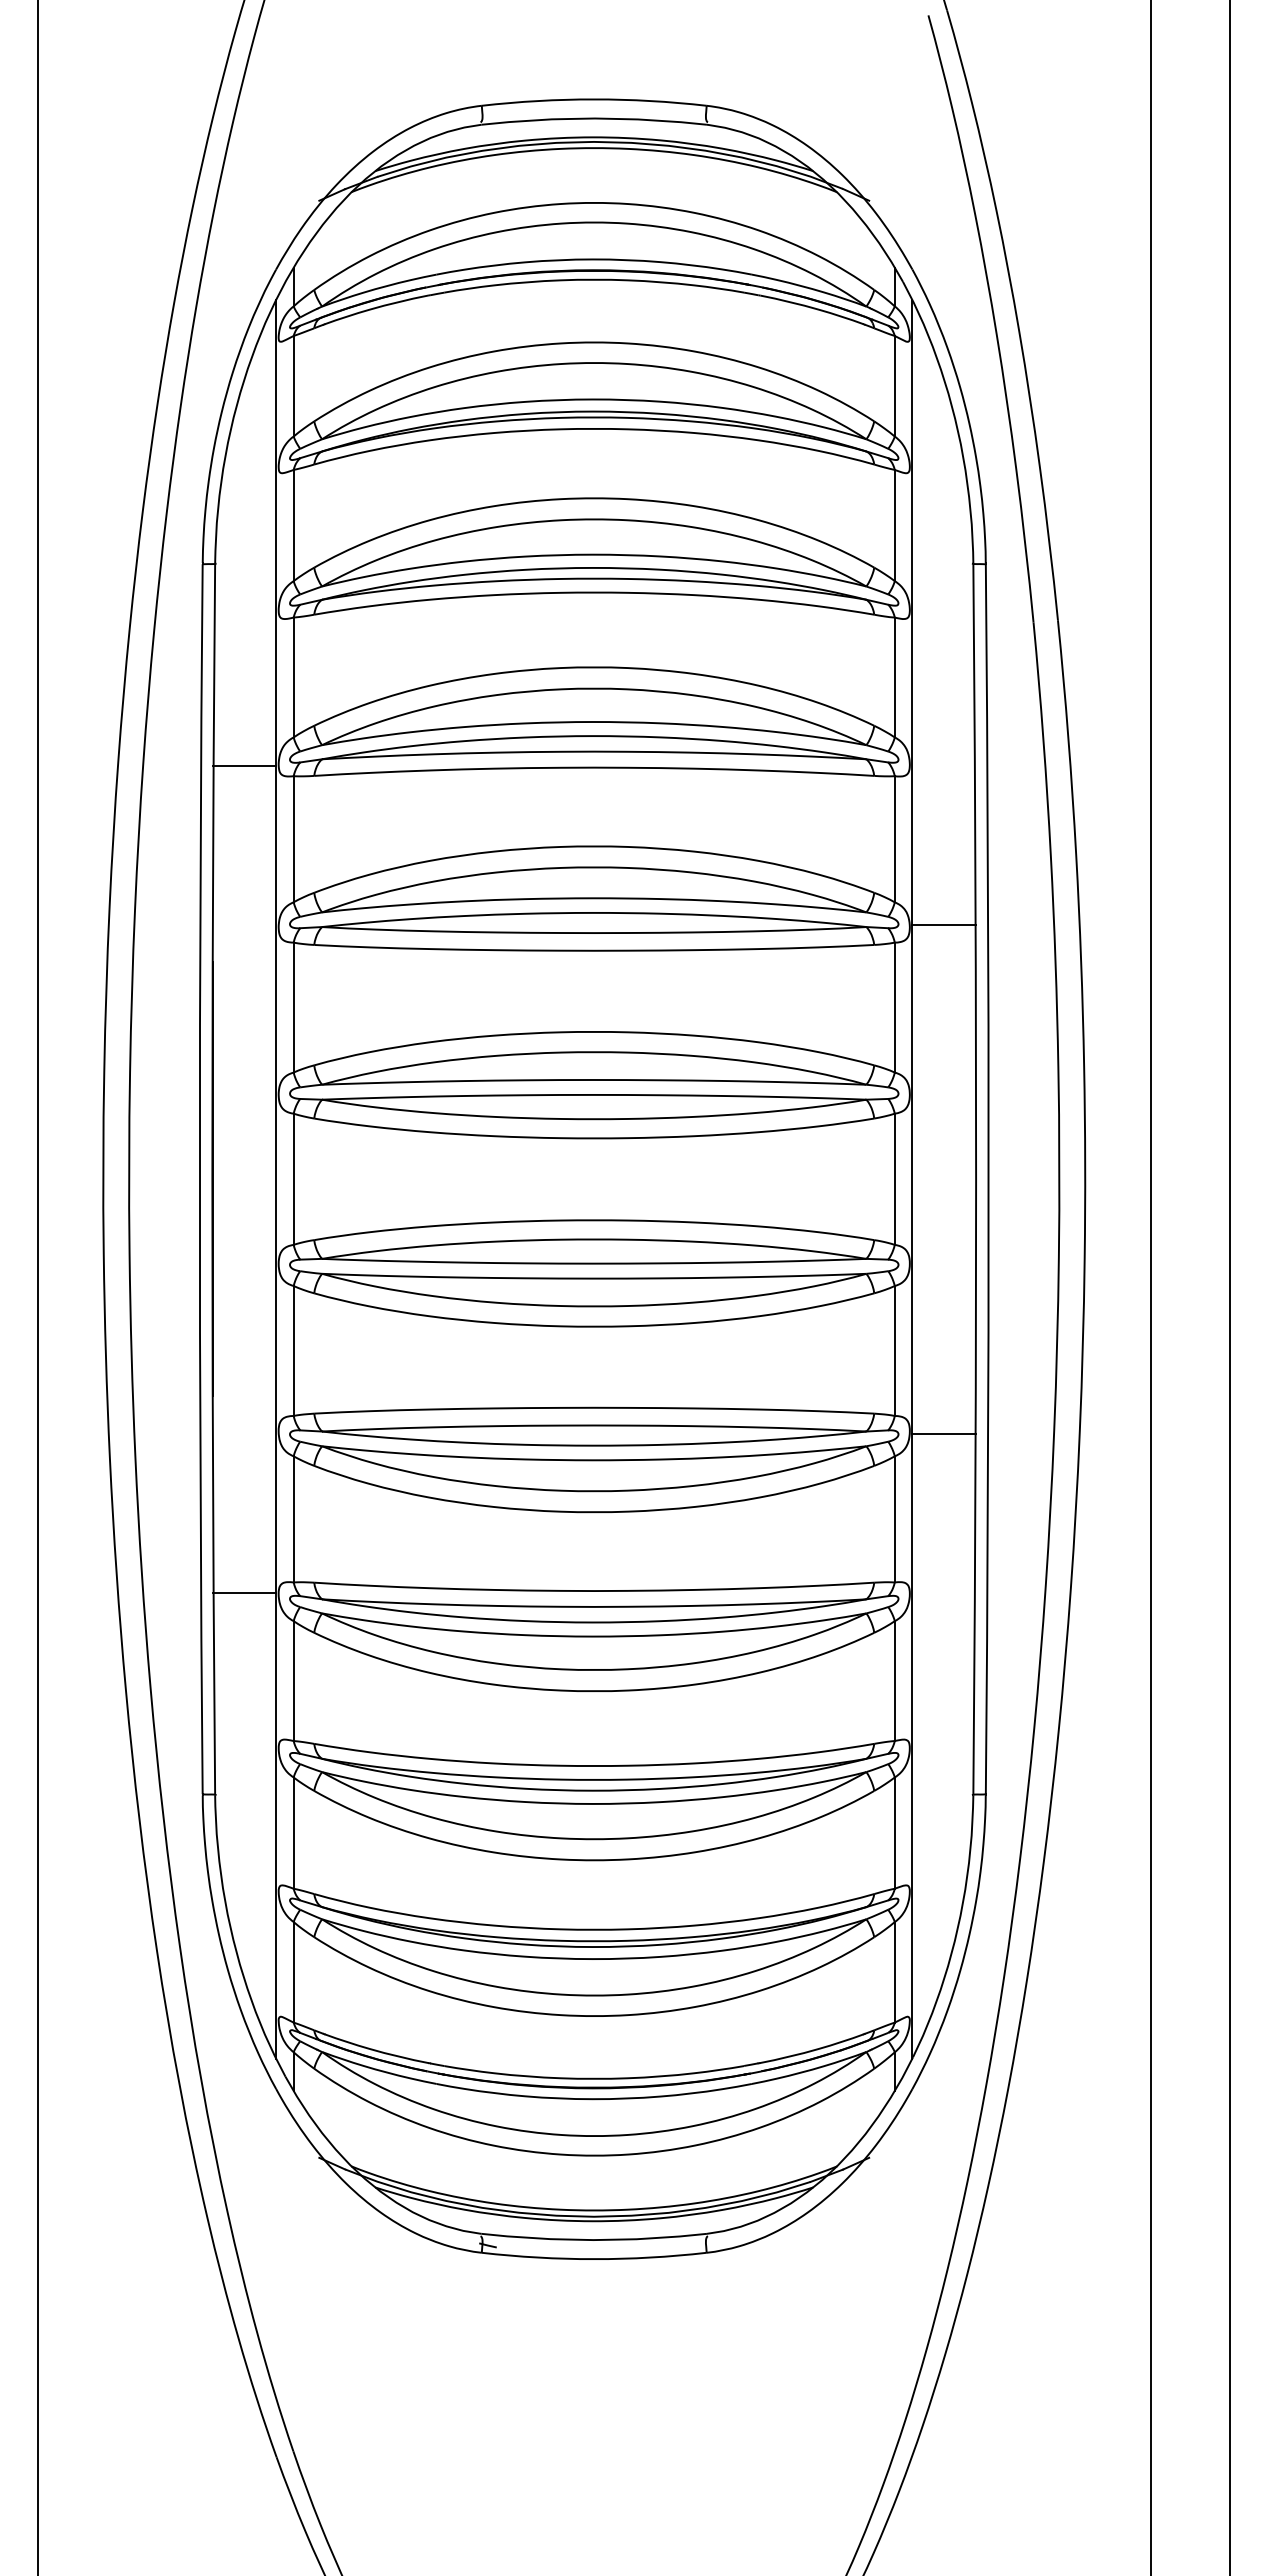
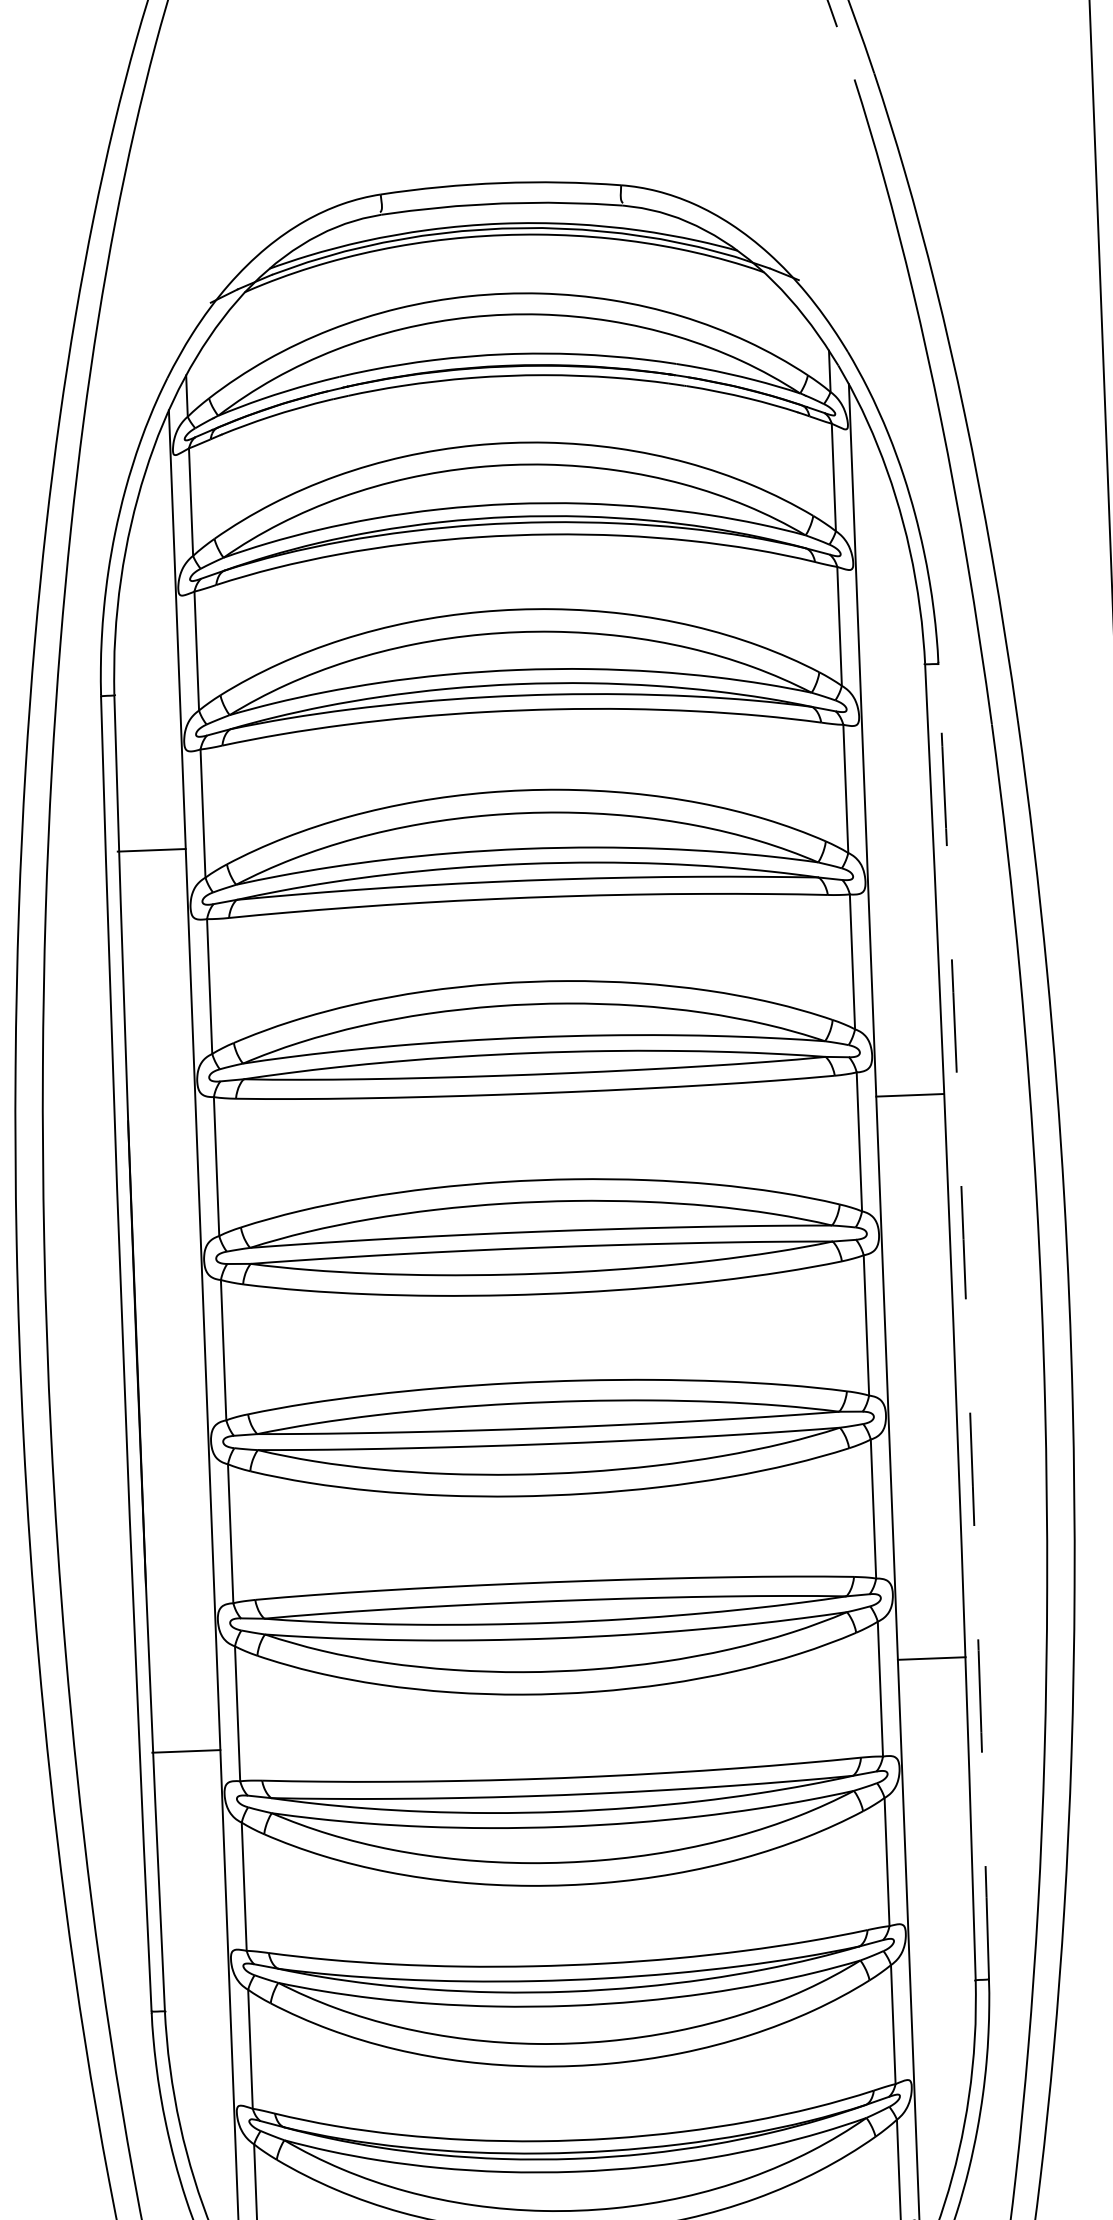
line: (244, 765) -> (151, 849), moved
line: (943, 924) -> (909, 1094), moved
arc: (988, 1179) -> (966, 1321), solid -> dashed
line: (943, 1433) -> (931, 1658), moved
line: (244, 1592) -> (186, 1751), moved

